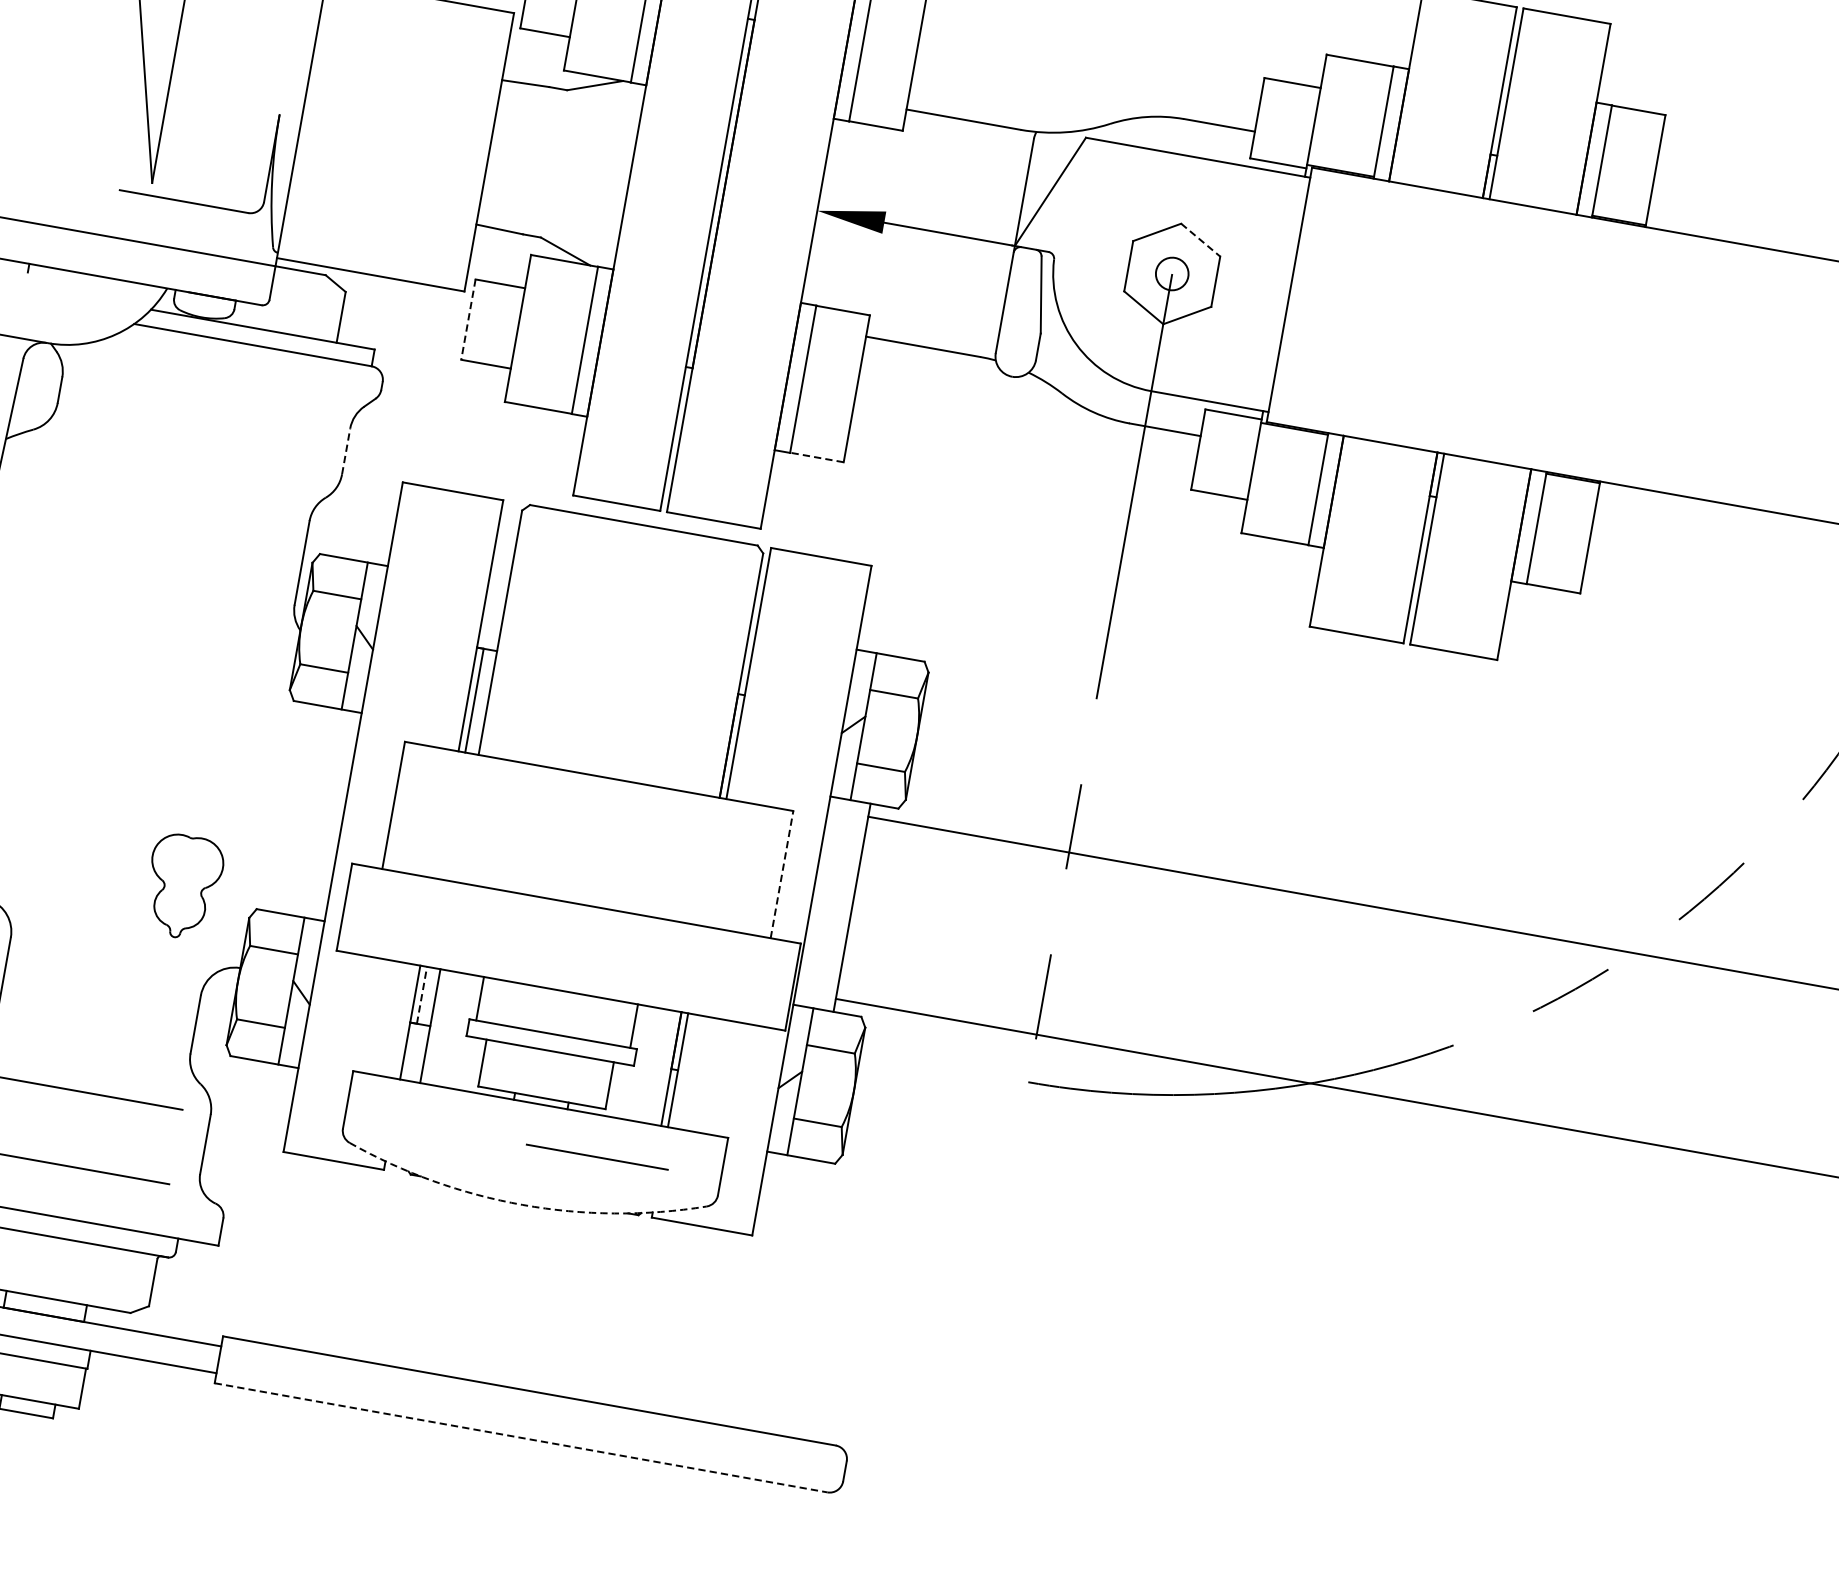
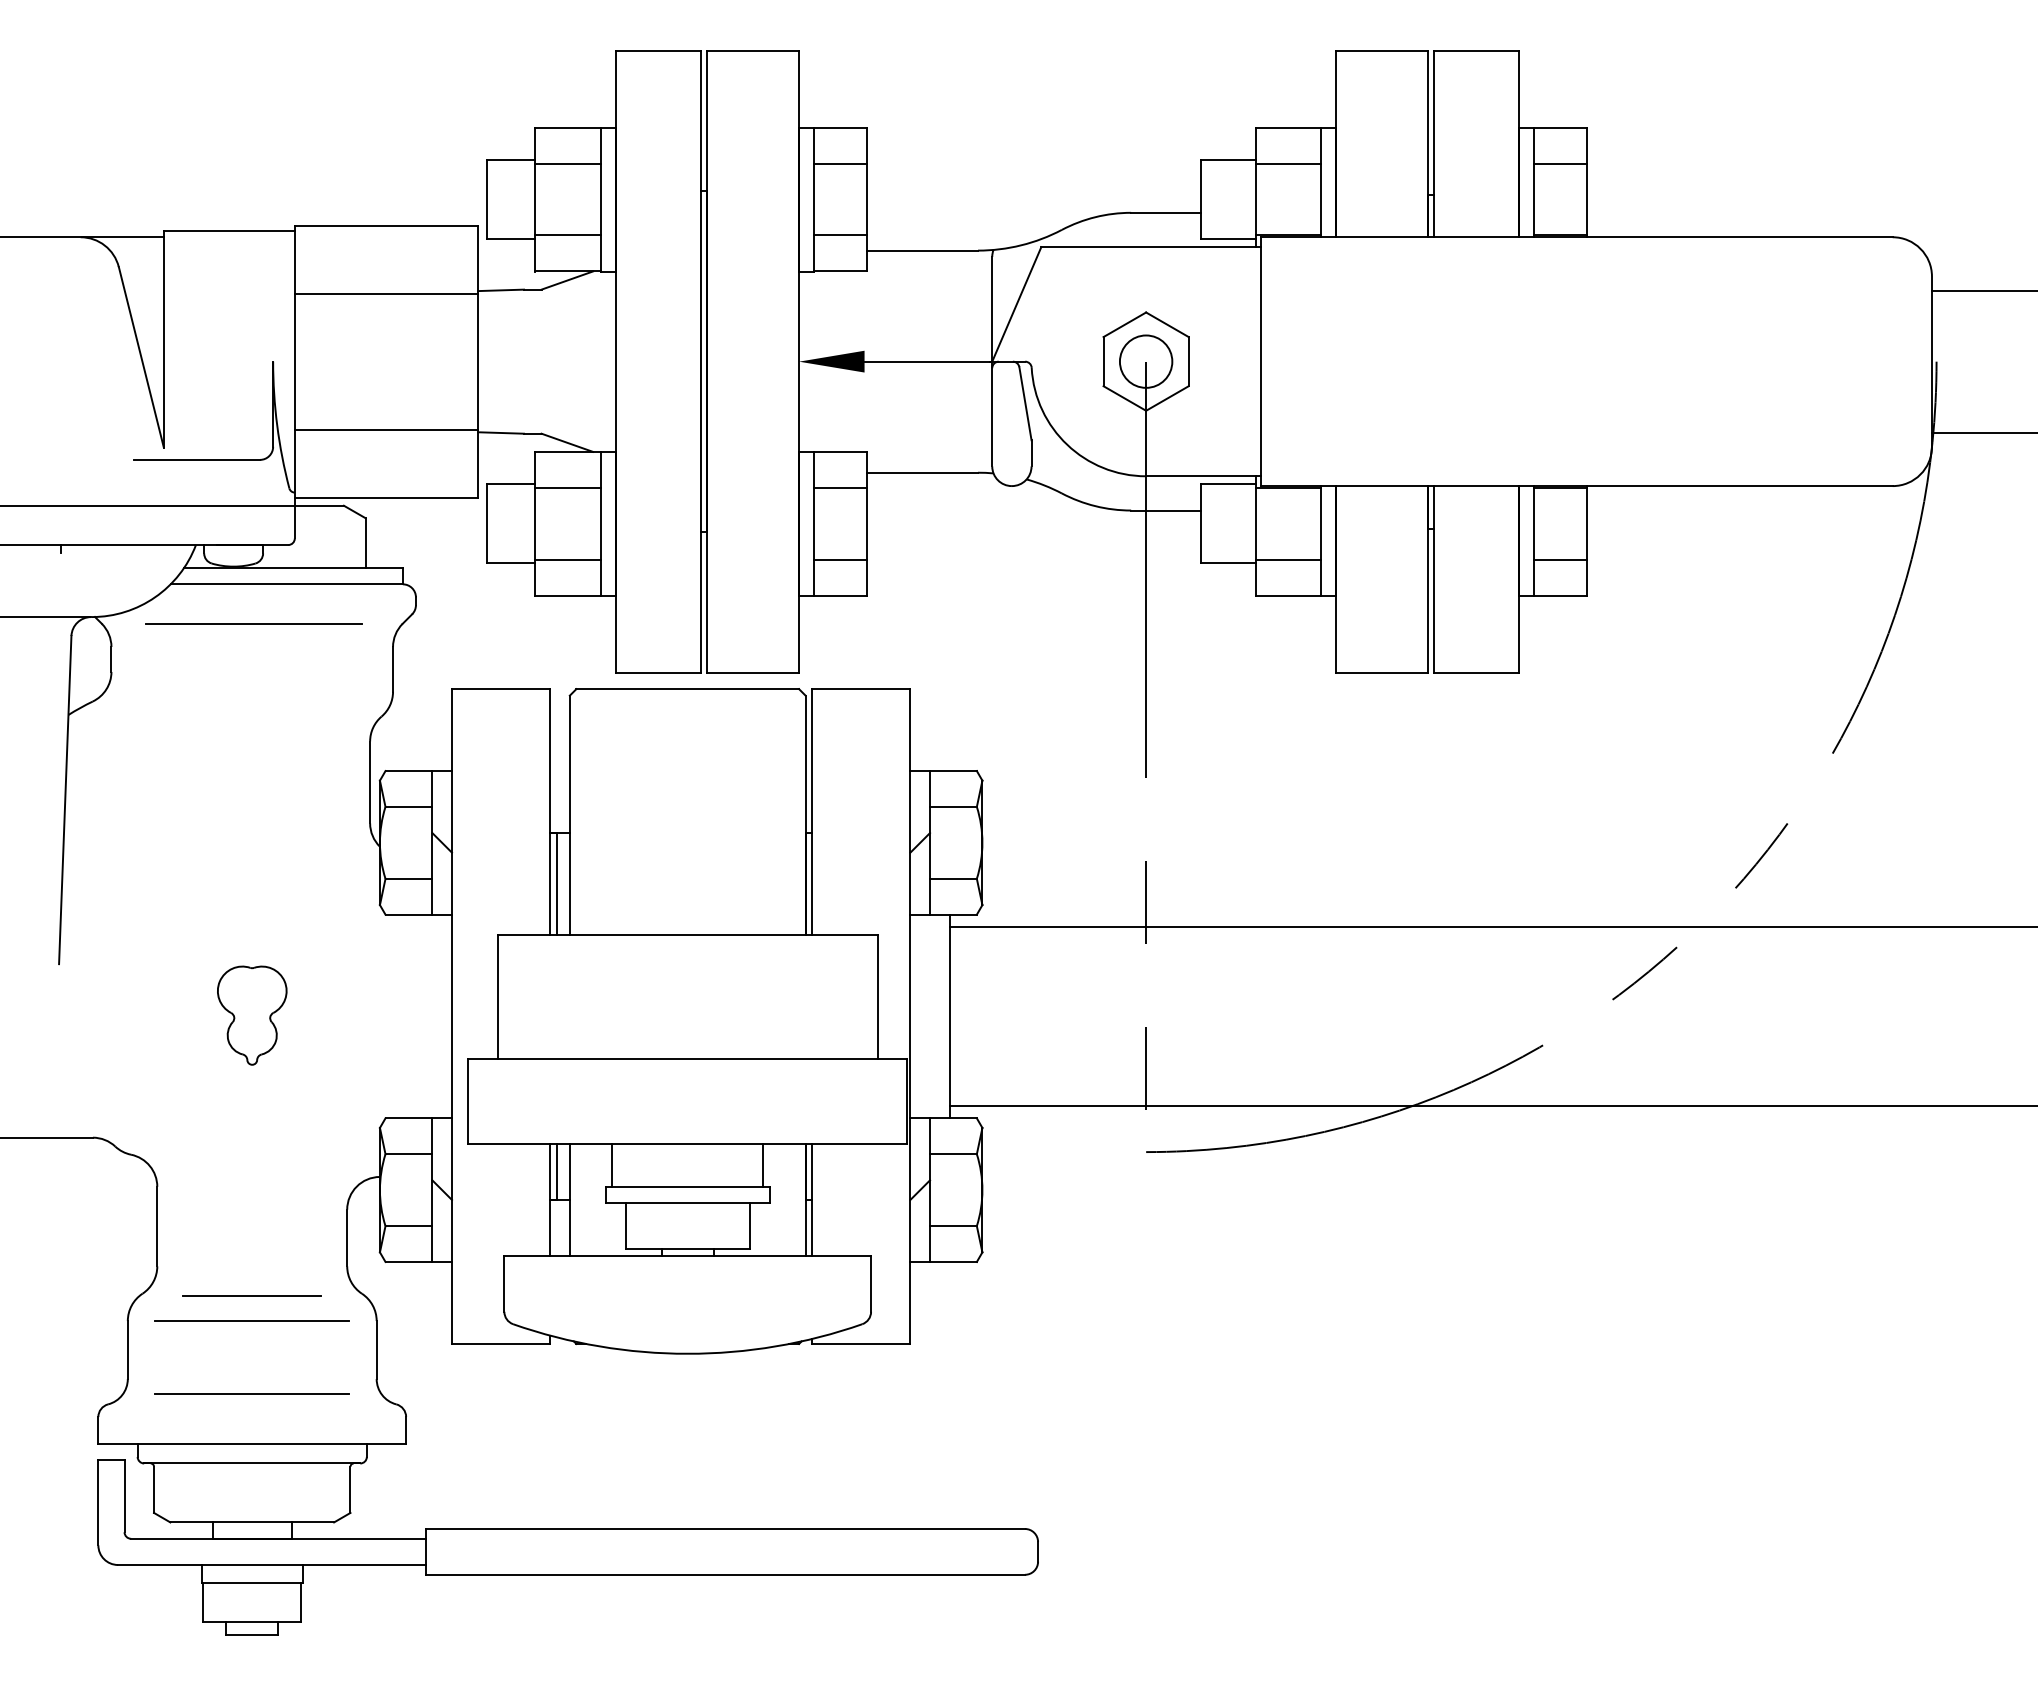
line: (895, 15) -> (840, 163), added
line: (603, 39) -> (567, 235), added
line: (407, 65) -> (386, 293), added
line: (882, 89) -> (840, 235), added
line: (1352, 97) -> (1287, 163), added
line: (1632, 146) -> (1560, 163), added
line: (383, 205) -> (386, 429), added
line: (1200, 239) -> (1167, 324), dashed -> solid
circle: (1171, 273) -> (1145, 361), size x1.67
line: (557, 297) -> (567, 487), added
line: (468, 320) -> (486, 524), dashed -> solid
line: (836, 346) -> (840, 487), added
line: (544, 370) -> (567, 559), added
line: (211, 379) -> (253, 623), added
line: (823, 420) -> (840, 559), added
line: (346, 450) -> (393, 668), dashed -> solid
line: (816, 457) -> (839, 595), dashed -> solid
line: (1280, 502) -> (1287, 559), added
line: (1559, 551) -> (1560, 559), added
line: (781, 874) -> (877, 996), dashed -> solid
part: (183, 886) -> (252, 1015), moved
line: (421, 995) -> (556, 1172), dashed -> solid
line: (596, 1156) -> (251, 1295), moved
arc: (522, 1204) -> (687, 1353), dashed -> solid
line: (521, 1437) -> (725, 1574), dashed -> solid

